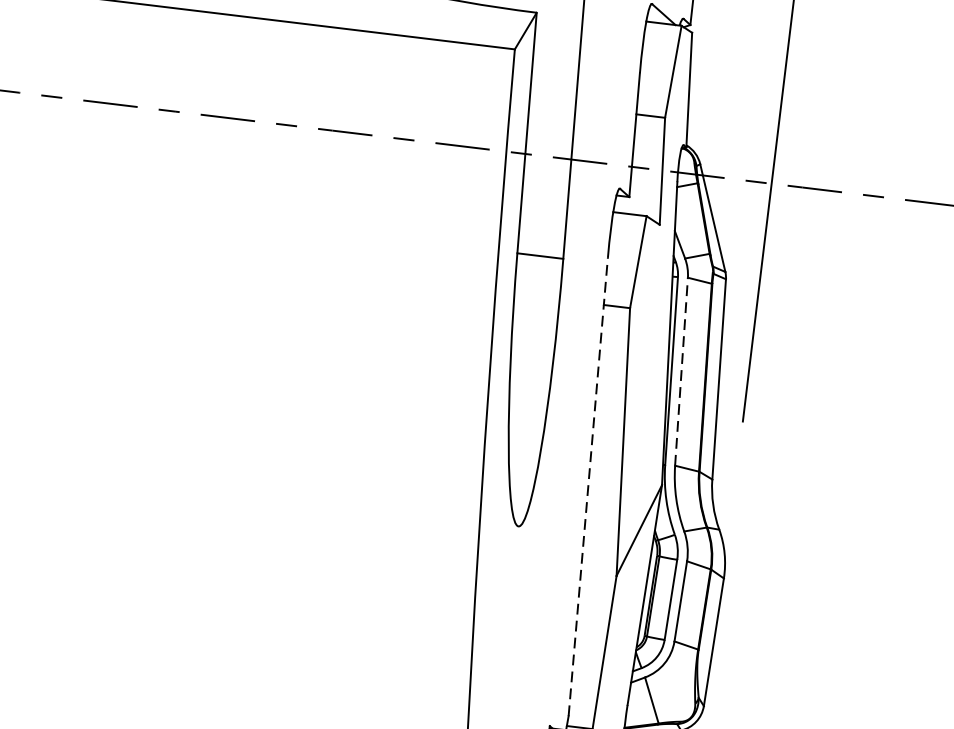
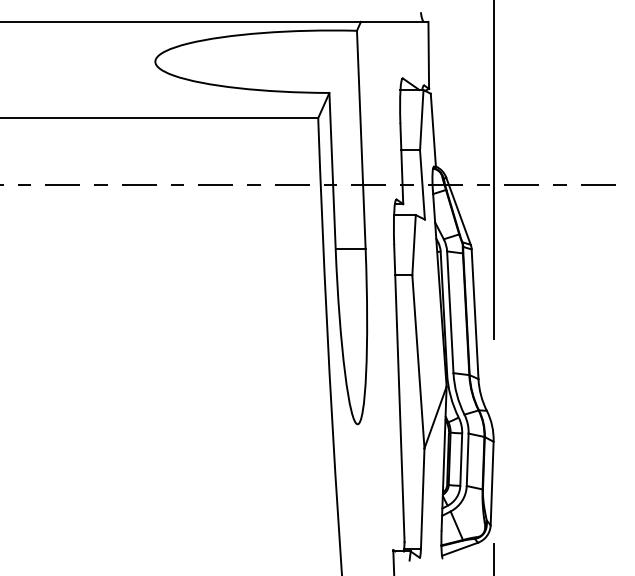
line: (681, 372) -> (450, 312), dashed -> solid
line: (588, 486) -> (399, 393), dashed -> solid

